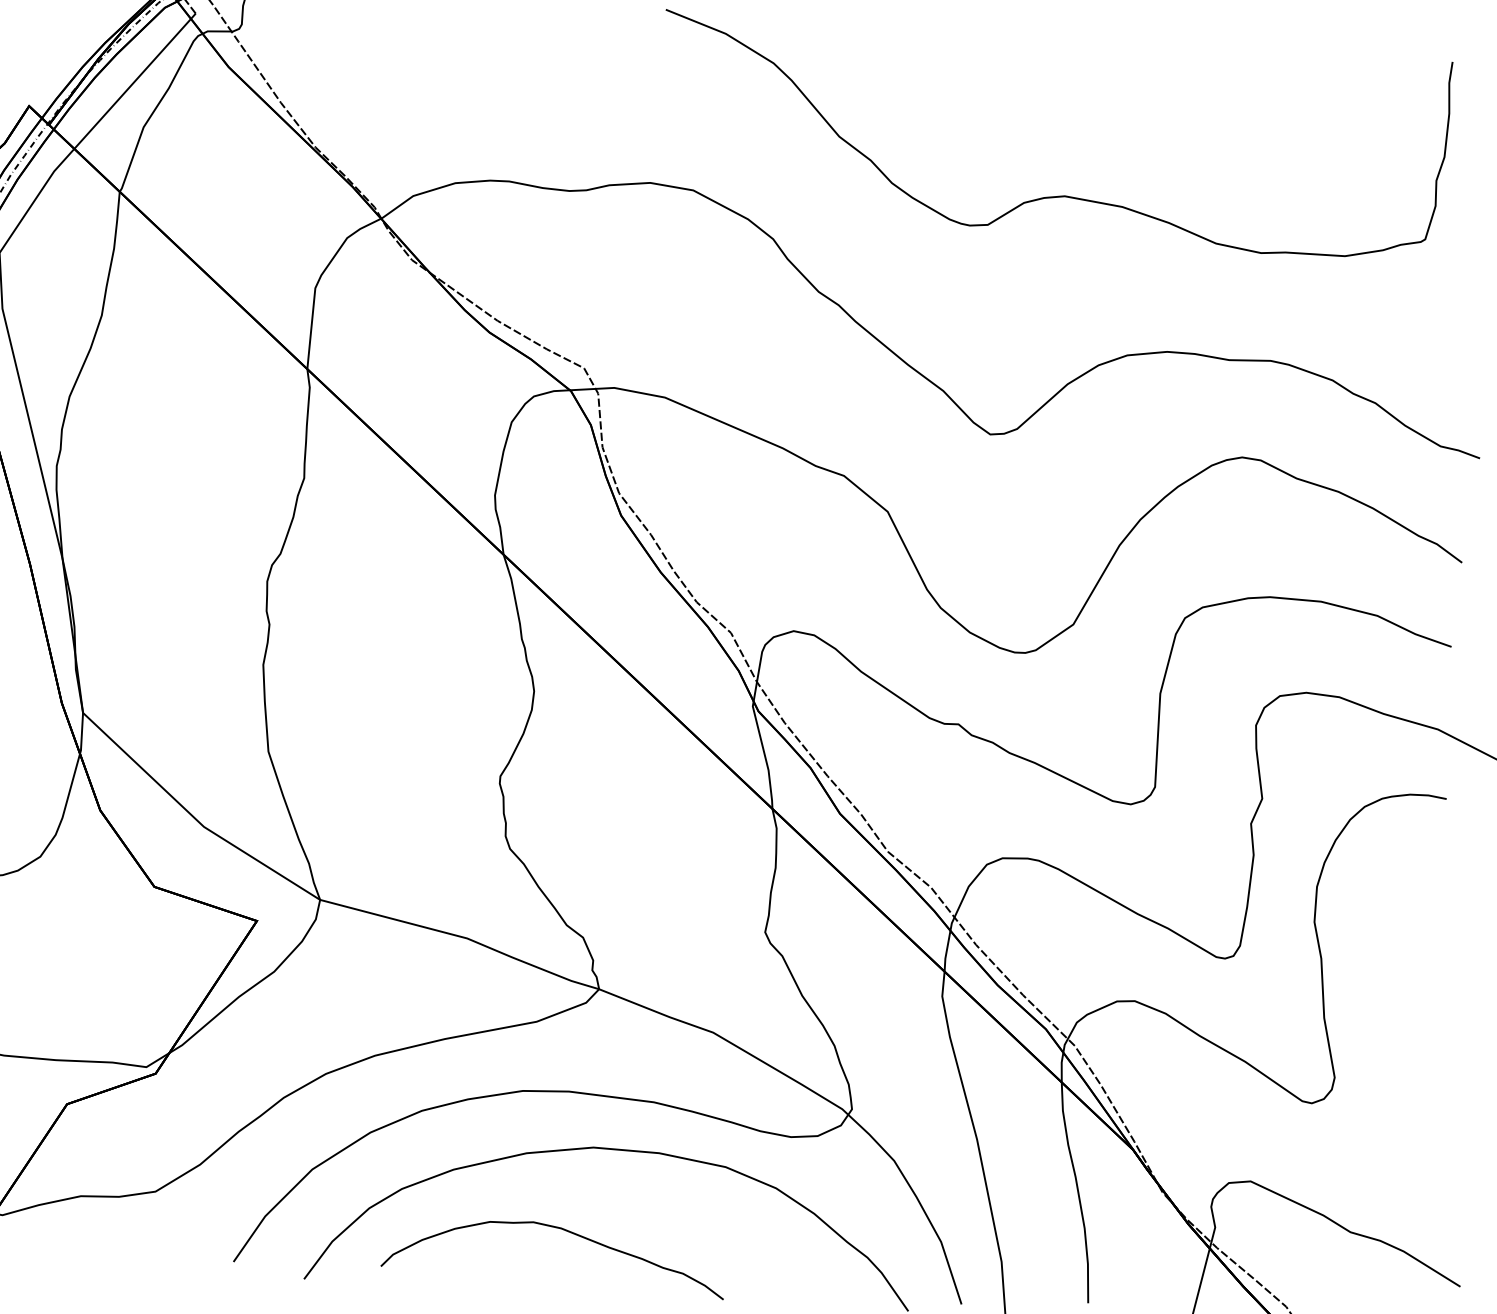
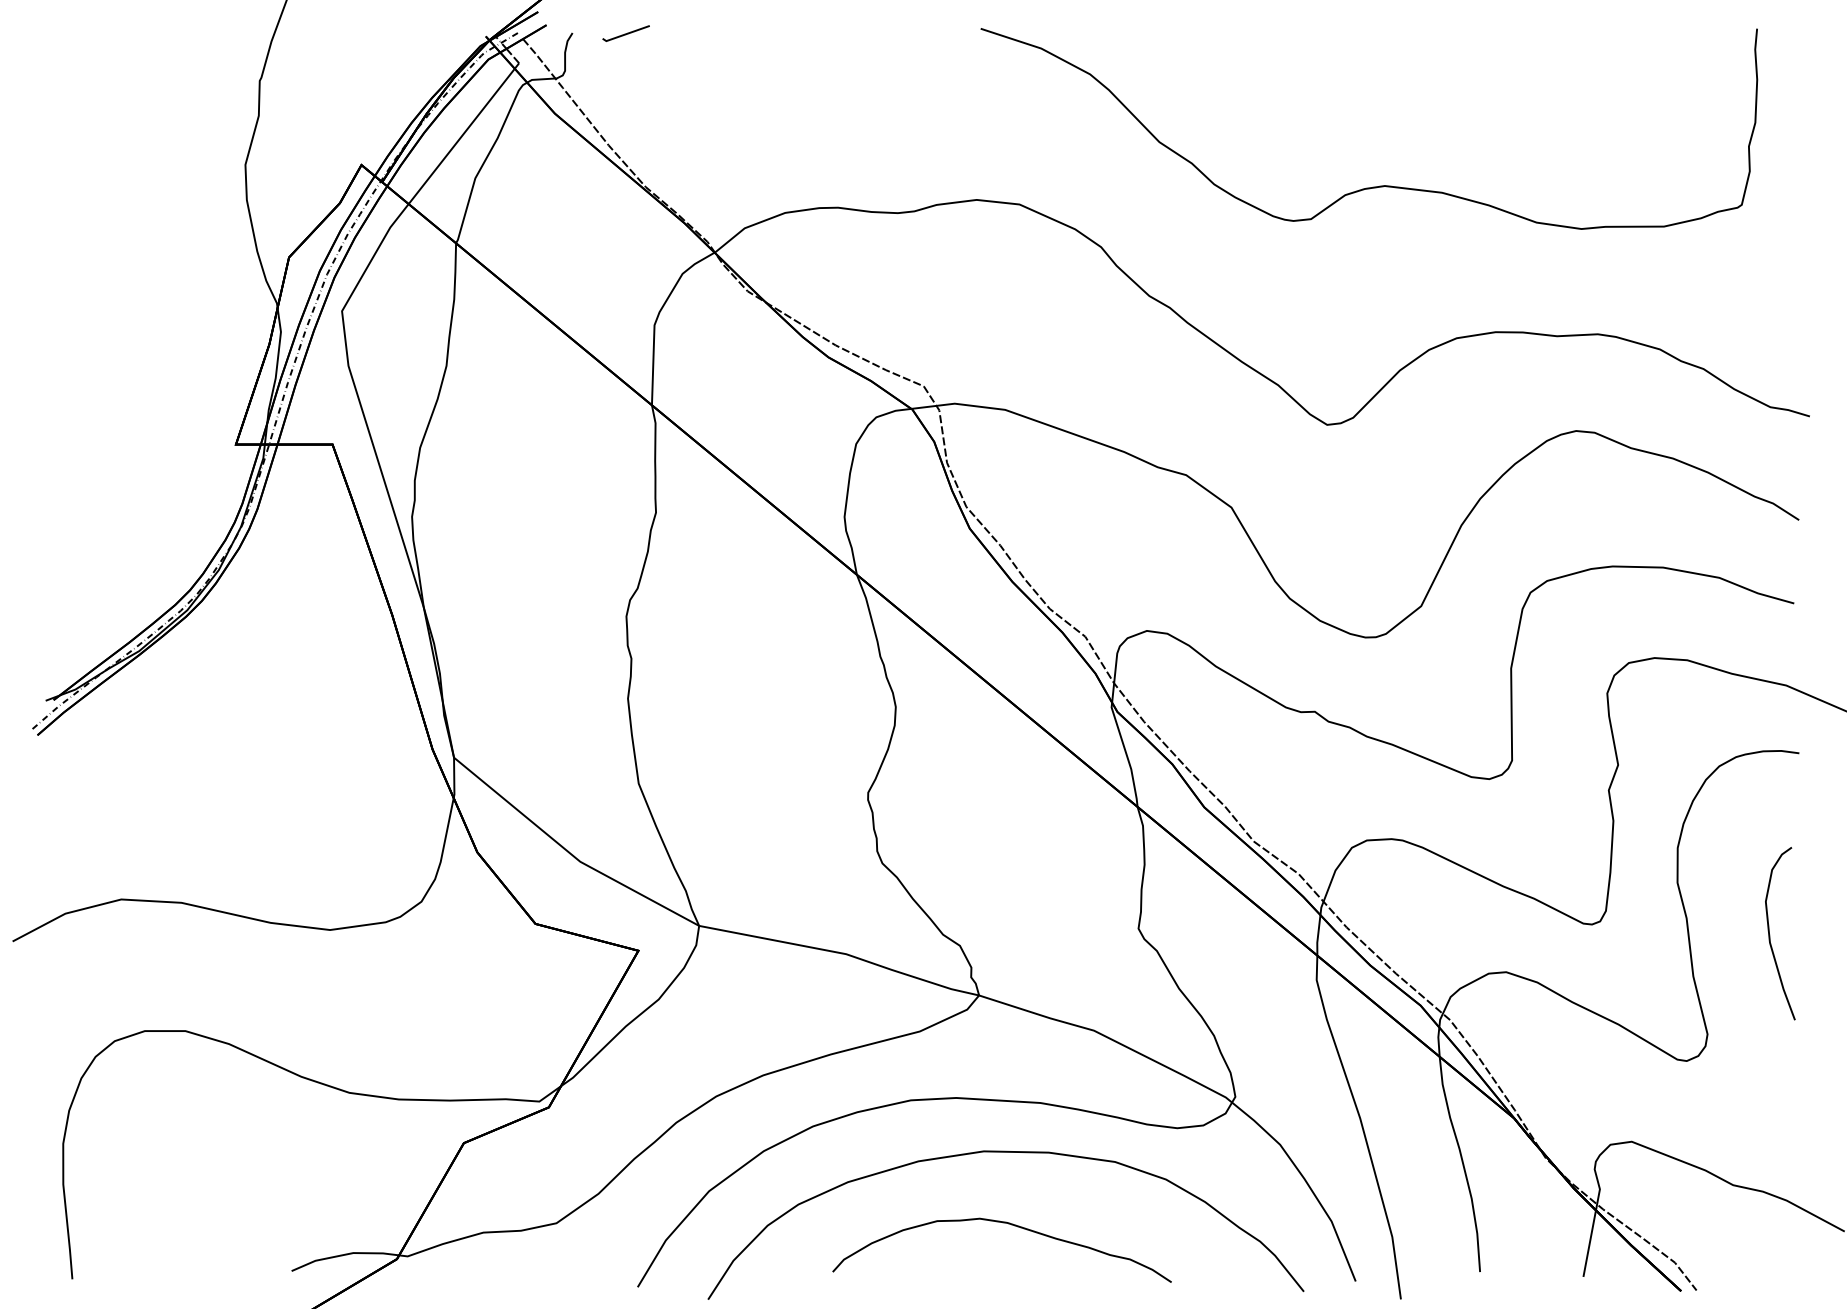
curve: (1405, 980) -> (1770, 934), added
curve: (562, 1230) -> (1008, 1224), moved

